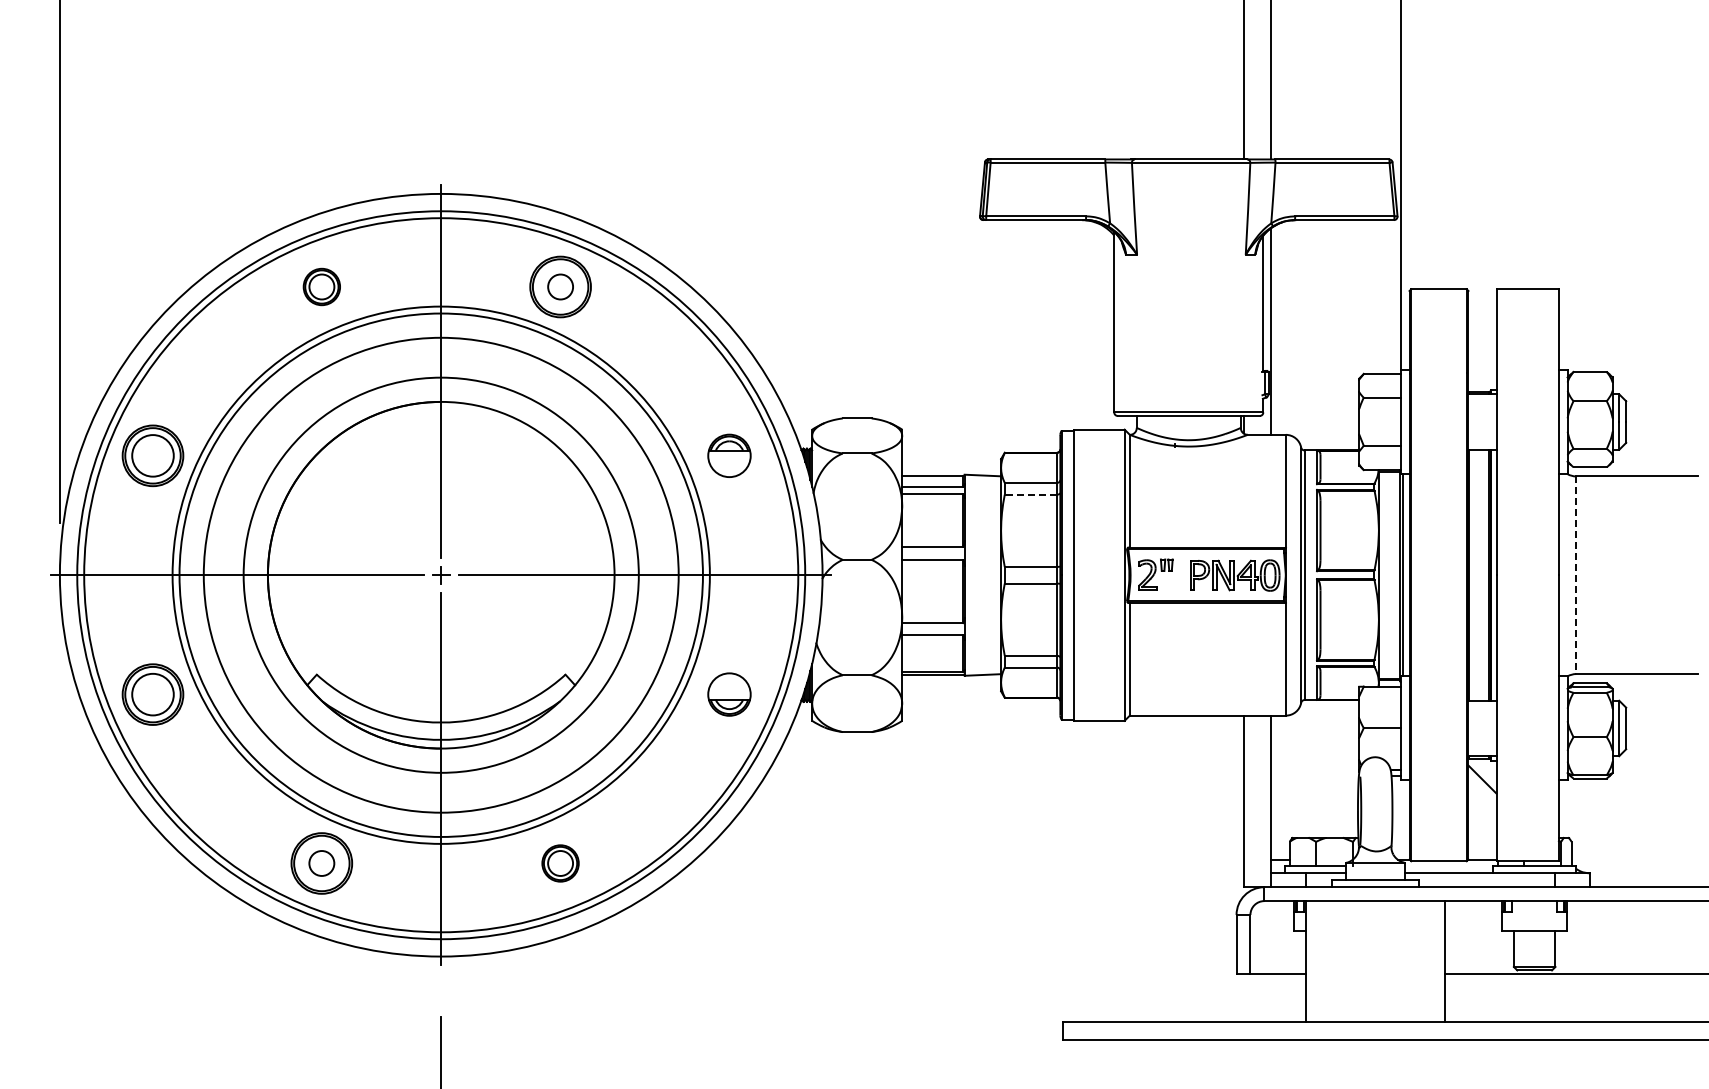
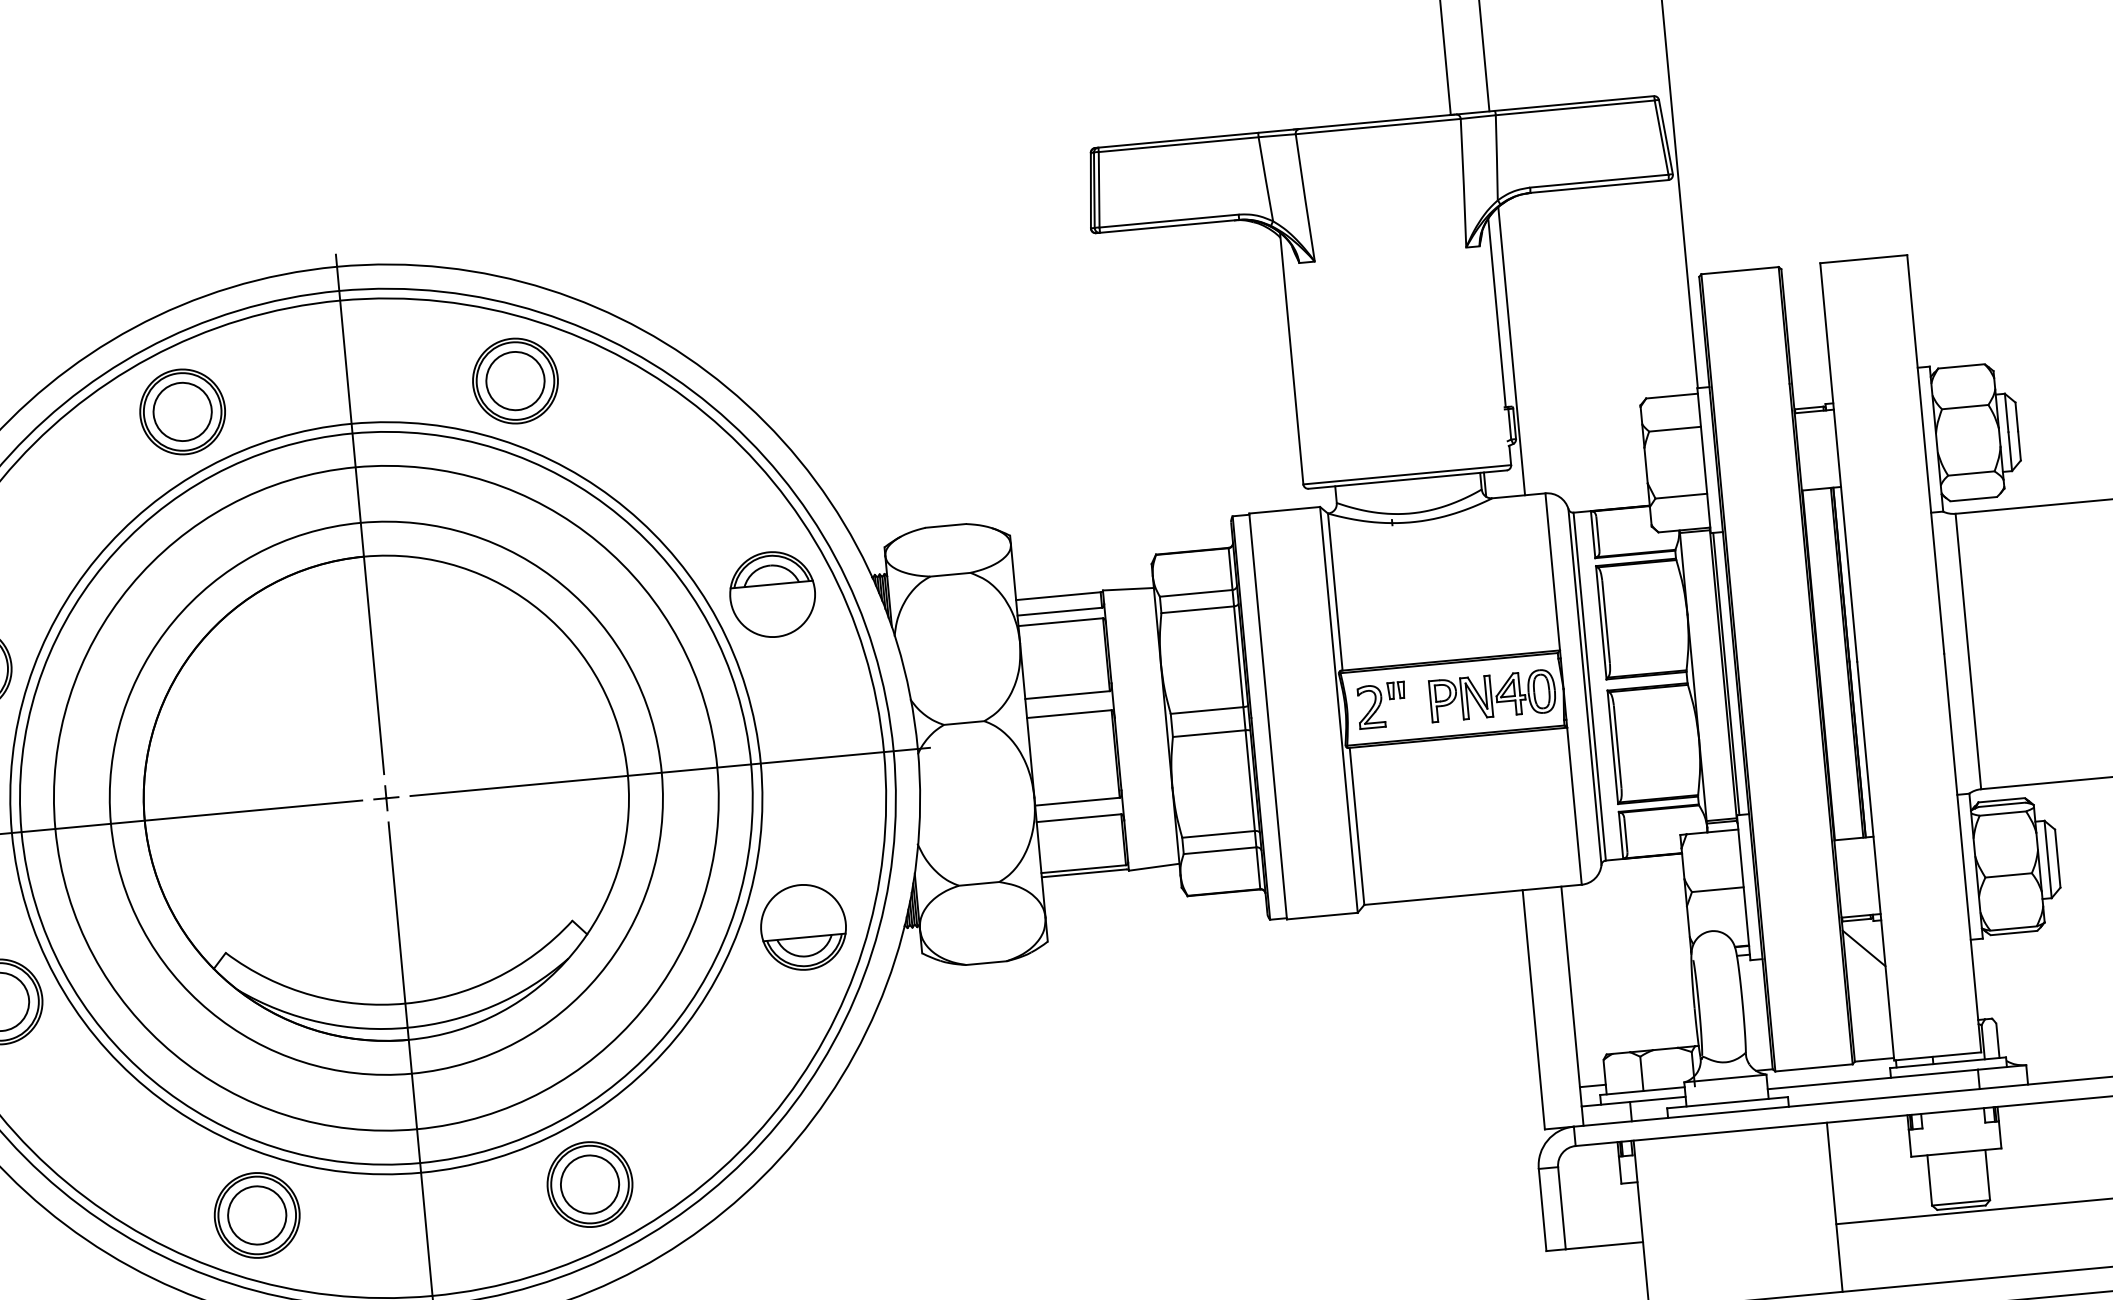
part: (321, 286) -> (182, 411), size x1.67
circle: (560, 286) -> (515, 380), size x1.67
part: (729, 455) -> (772, 594), size x1.43
line: (1030, 494) -> (1197, 609), dashed -> solid
line: (1576, 575) -> (1968, 651), dashed -> solid
part: (729, 694) -> (803, 927), size x1.43
circle: (321, 863) -> (256, 1215), size x1.67
part: (560, 863) -> (589, 1184), size x1.67

